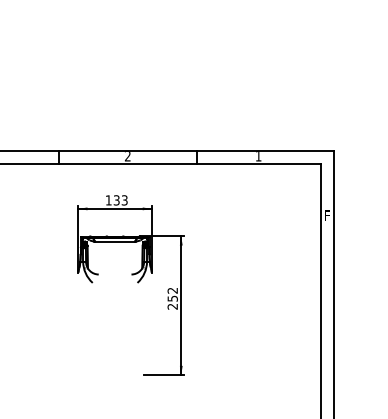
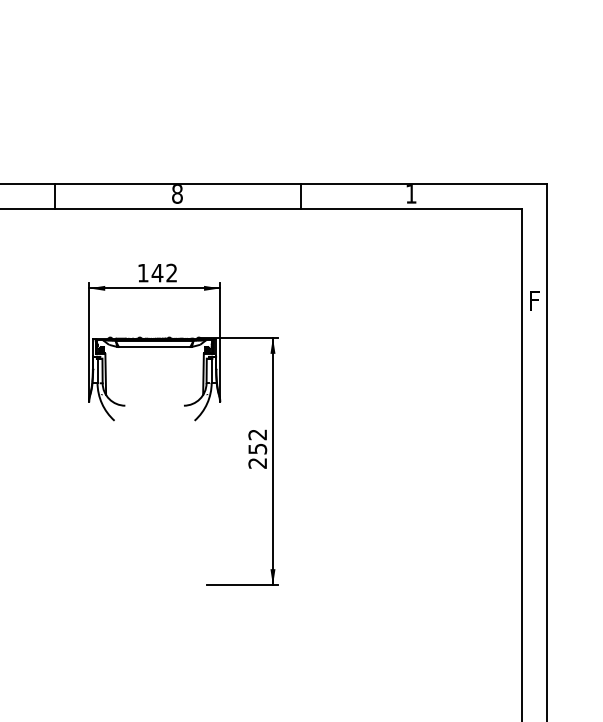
text: (127, 156) -> (176, 194), 2 -> 8
text: (120, 200) -> (164, 273), 133 -> 142

